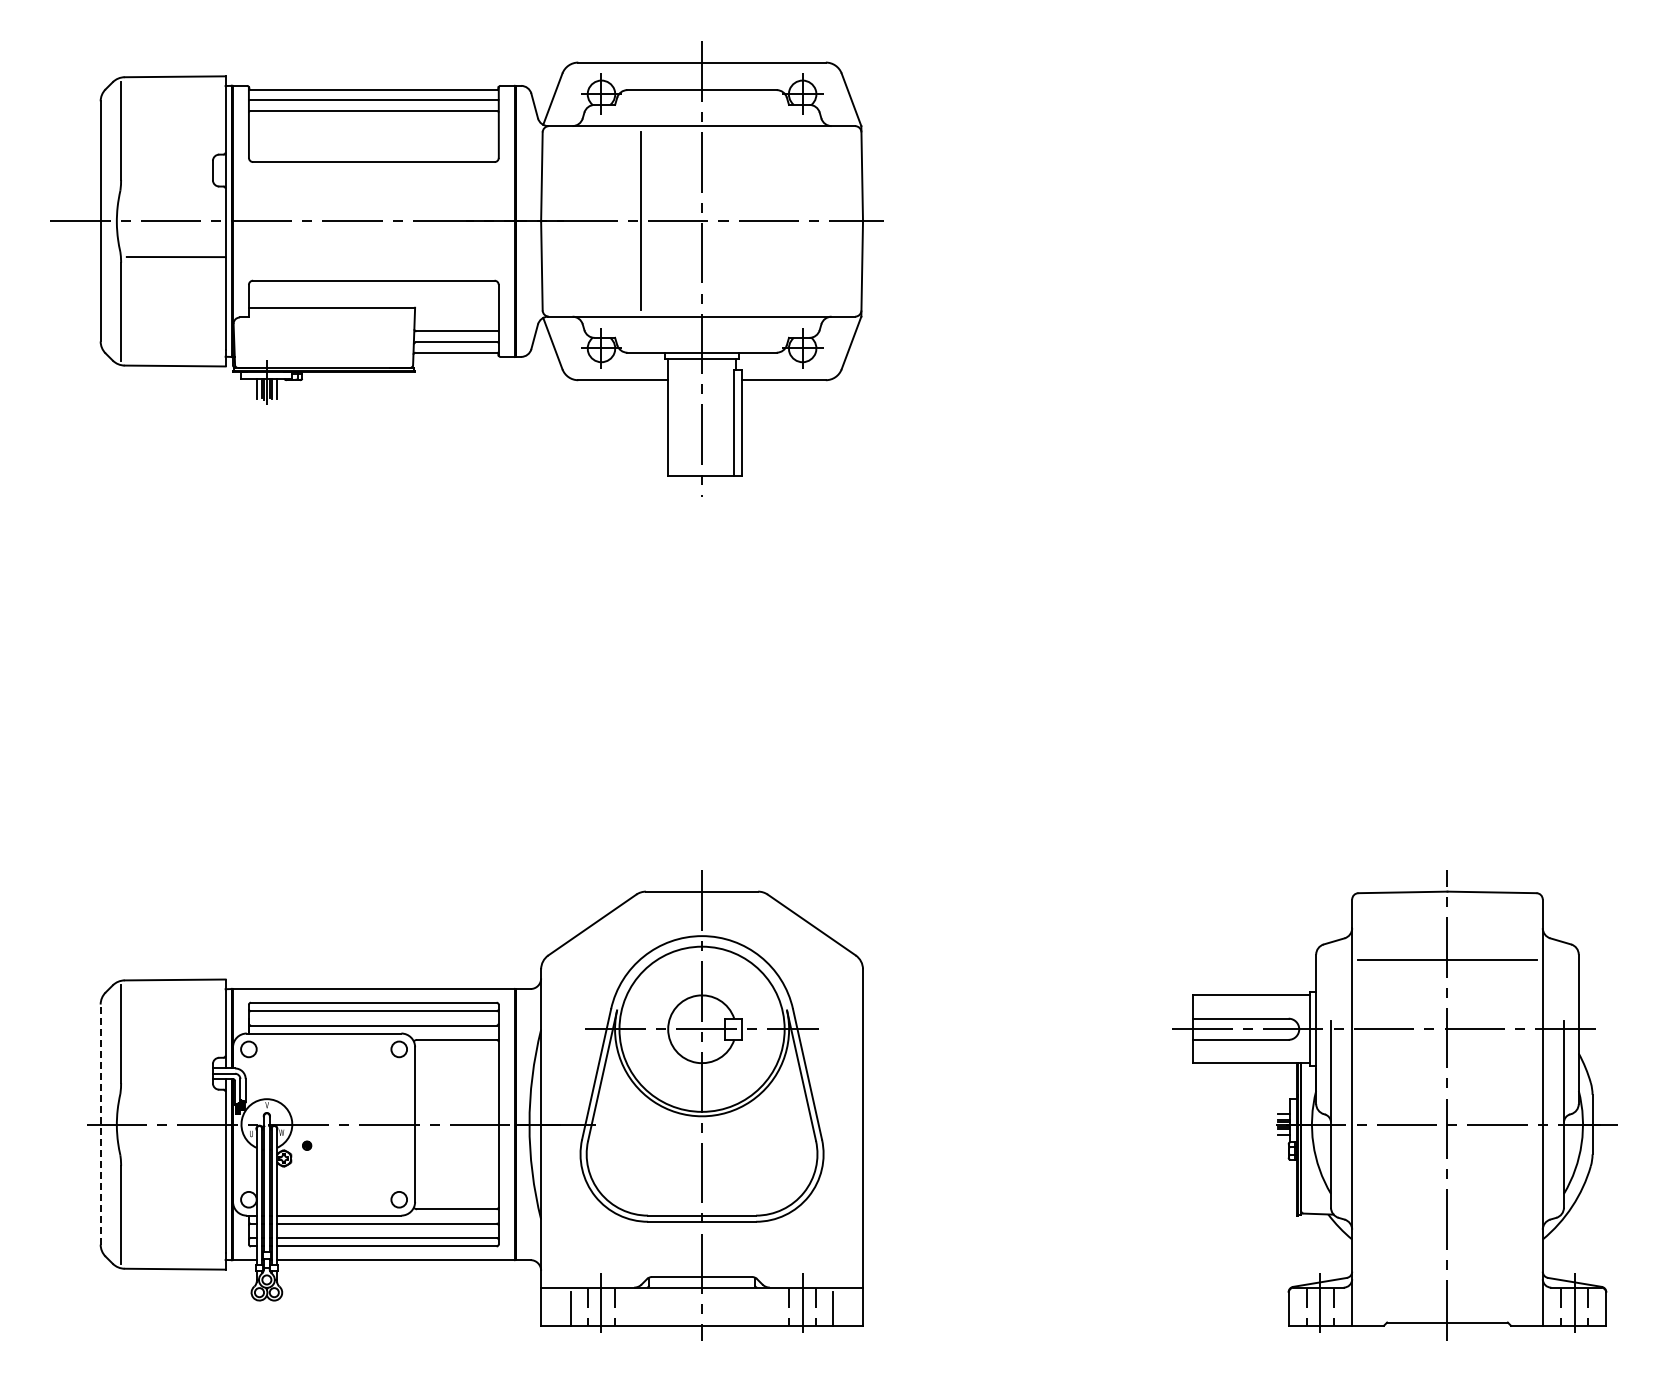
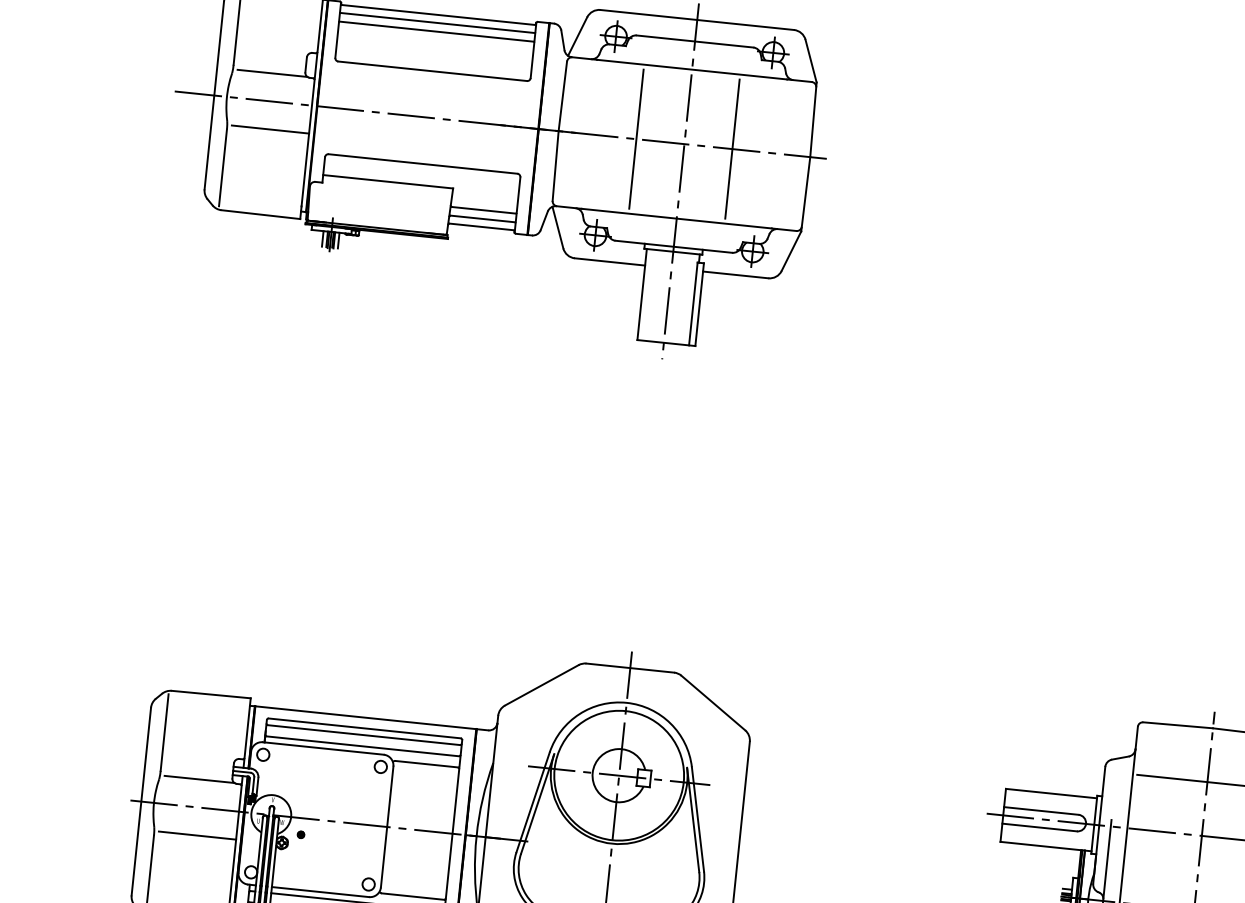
line: (171, 185) -> (272, 73), added
line: (763, 221) -> (732, 149), added
line: (171, 1088) -> (199, 779), added
line: (100, 1124) -> (141, 801), dashed -> solid
line: (175, 1160) -> (196, 835), added

